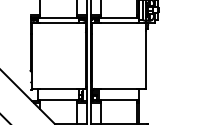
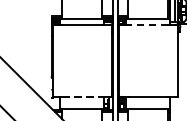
line: (118, 23) -> (147, 25), solid -> dashed
line: (59, 89) -> (83, 97), solid -> dashed

